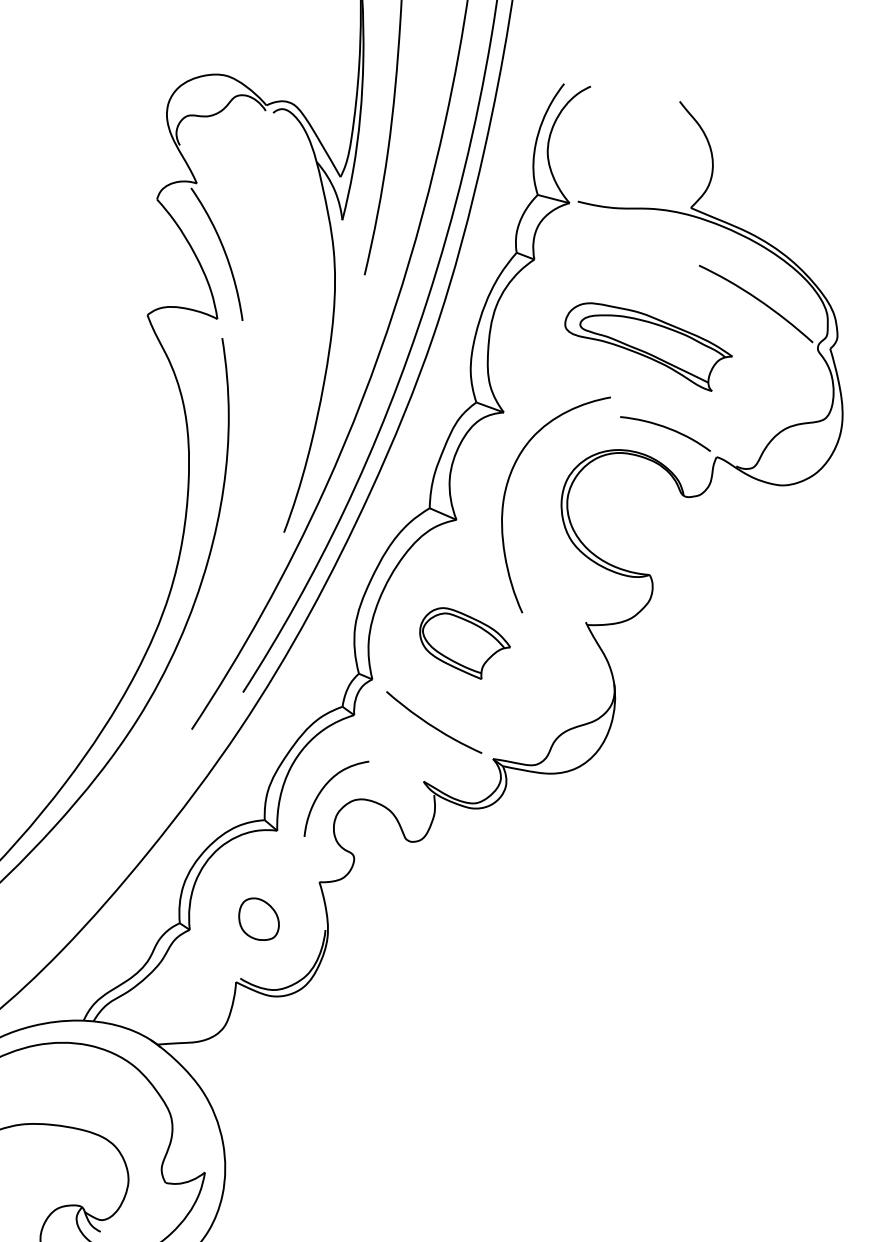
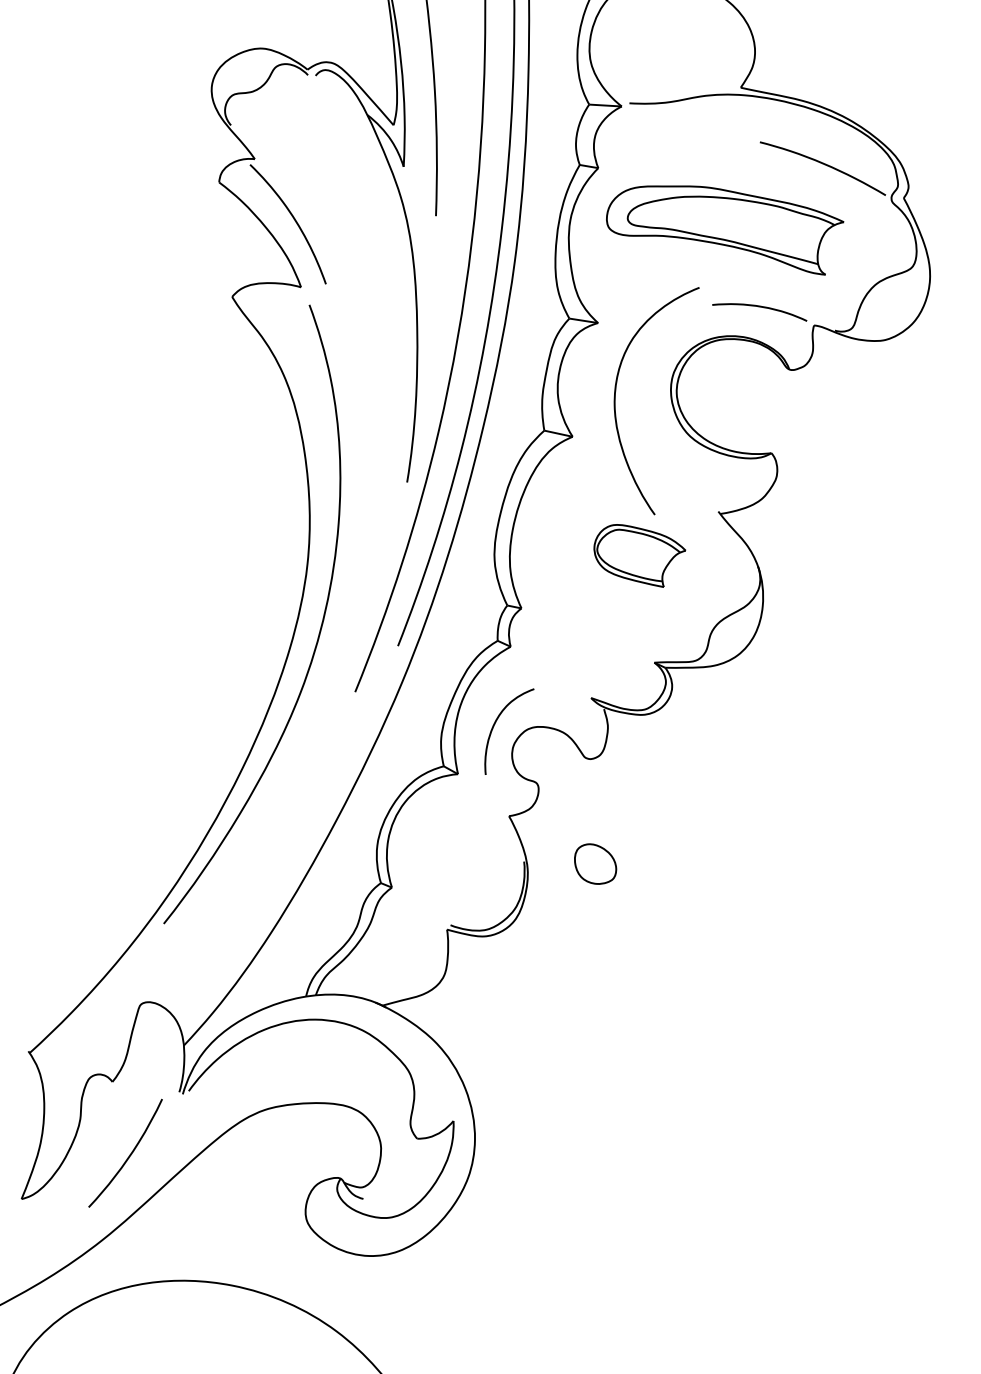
part: (646, 345) -> (724, 230), size x1.4
part: (463, 643) -> (639, 555), moved
curve: (431, 724) -> (587, 640), removed
part: (259, 918) -> (595, 863), moved

